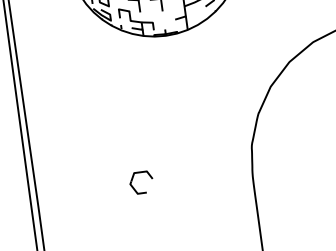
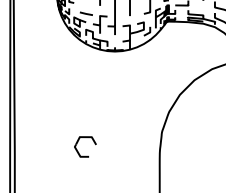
part: (141, 182) -> (85, 146), size x1.4

